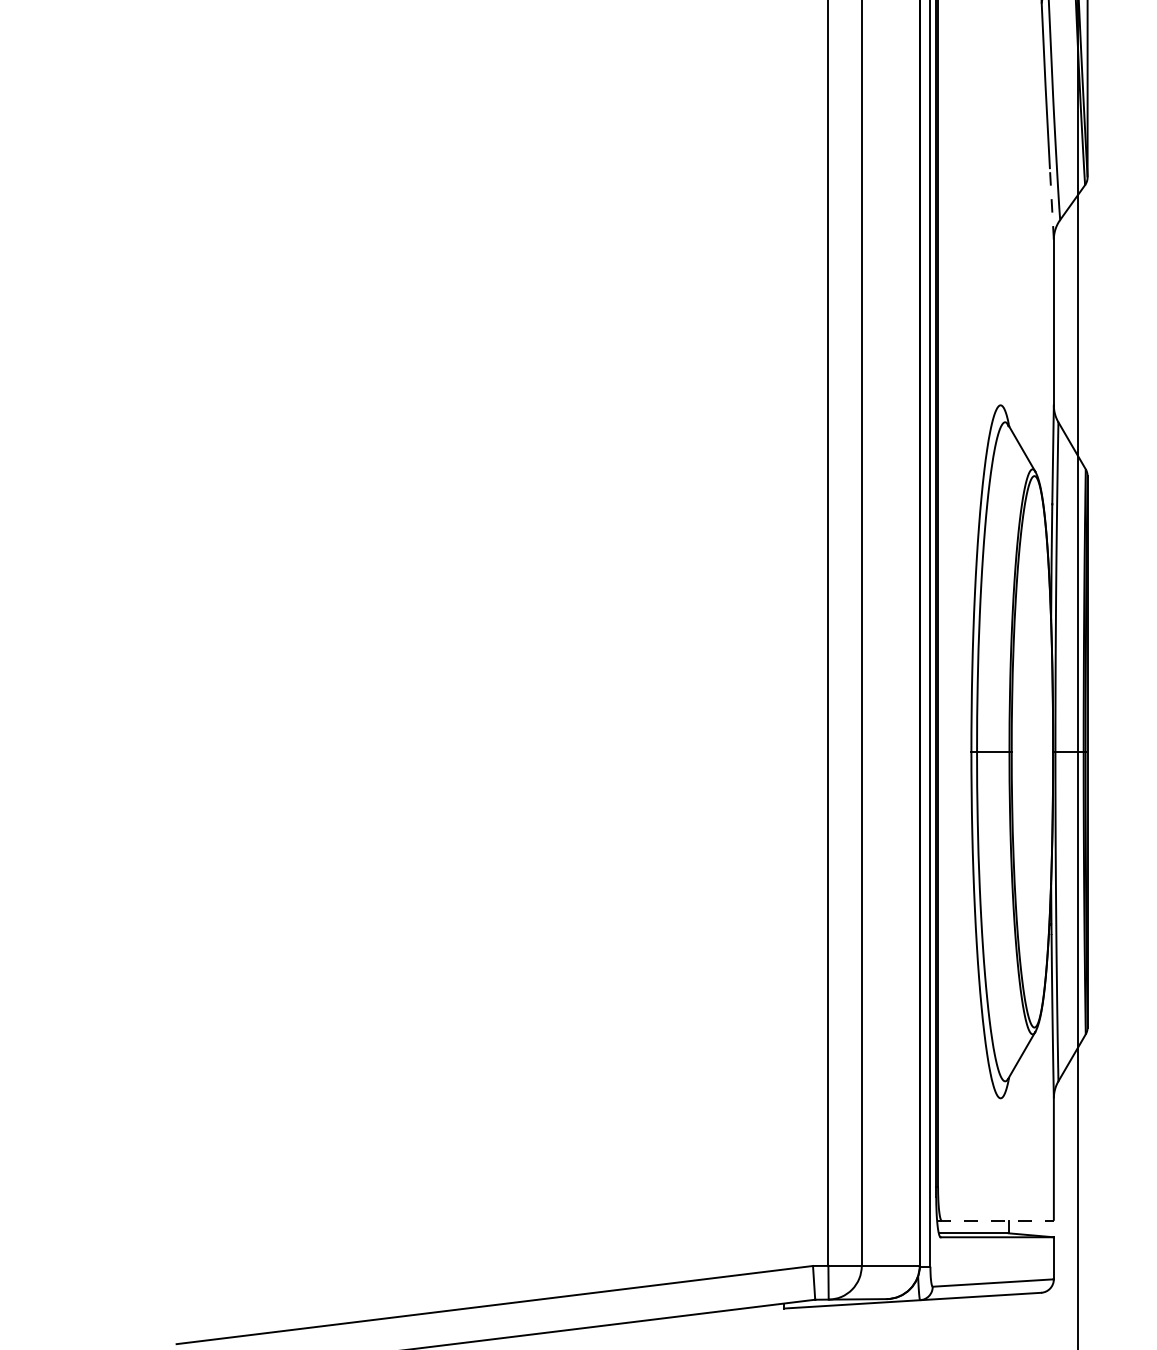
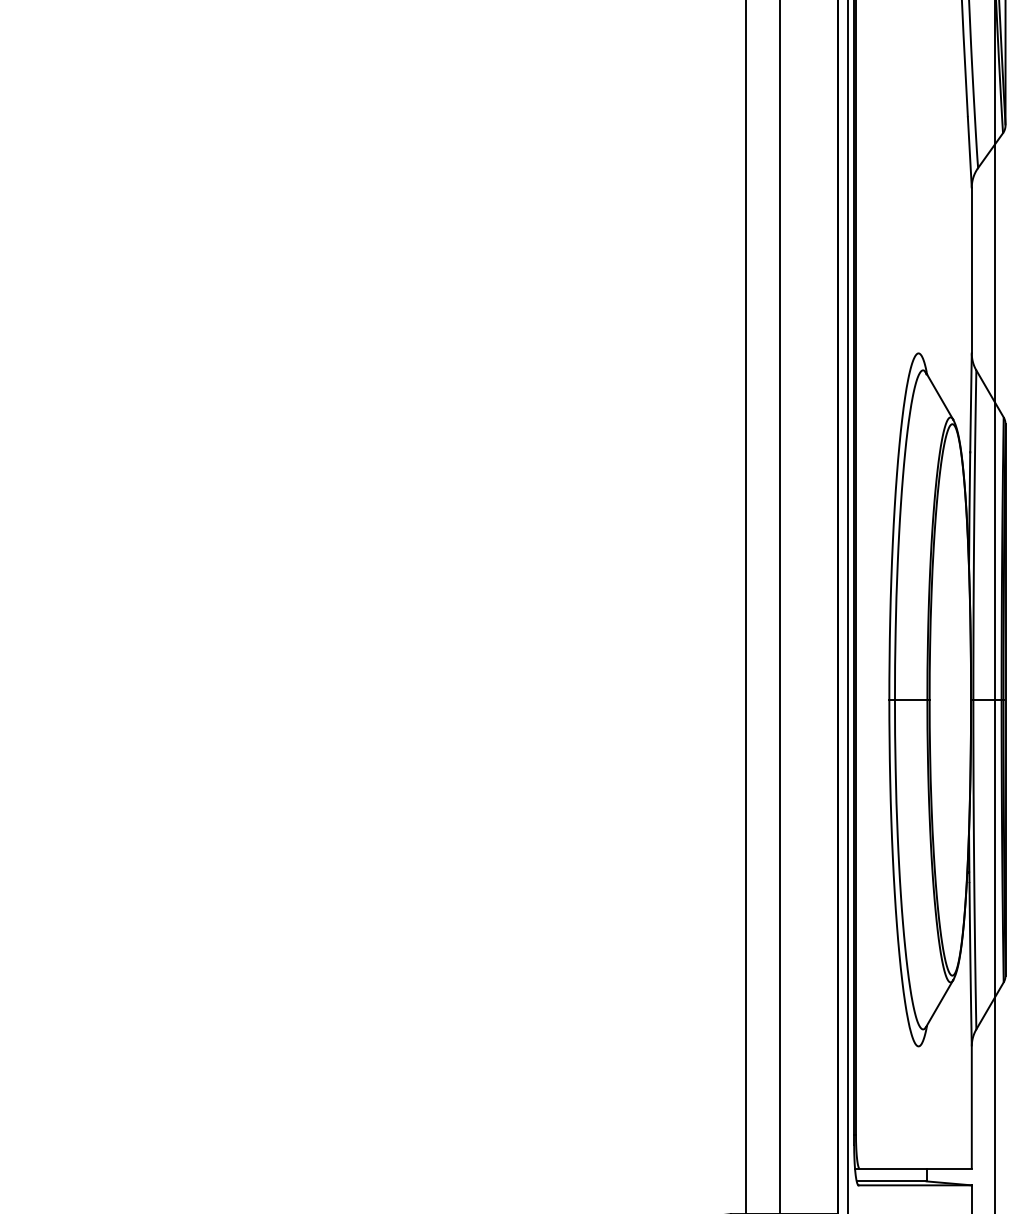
line: (1051, 203) -> (969, 151), dashed -> solid
line: (995, 1220) -> (913, 1168), dashed -> solid

